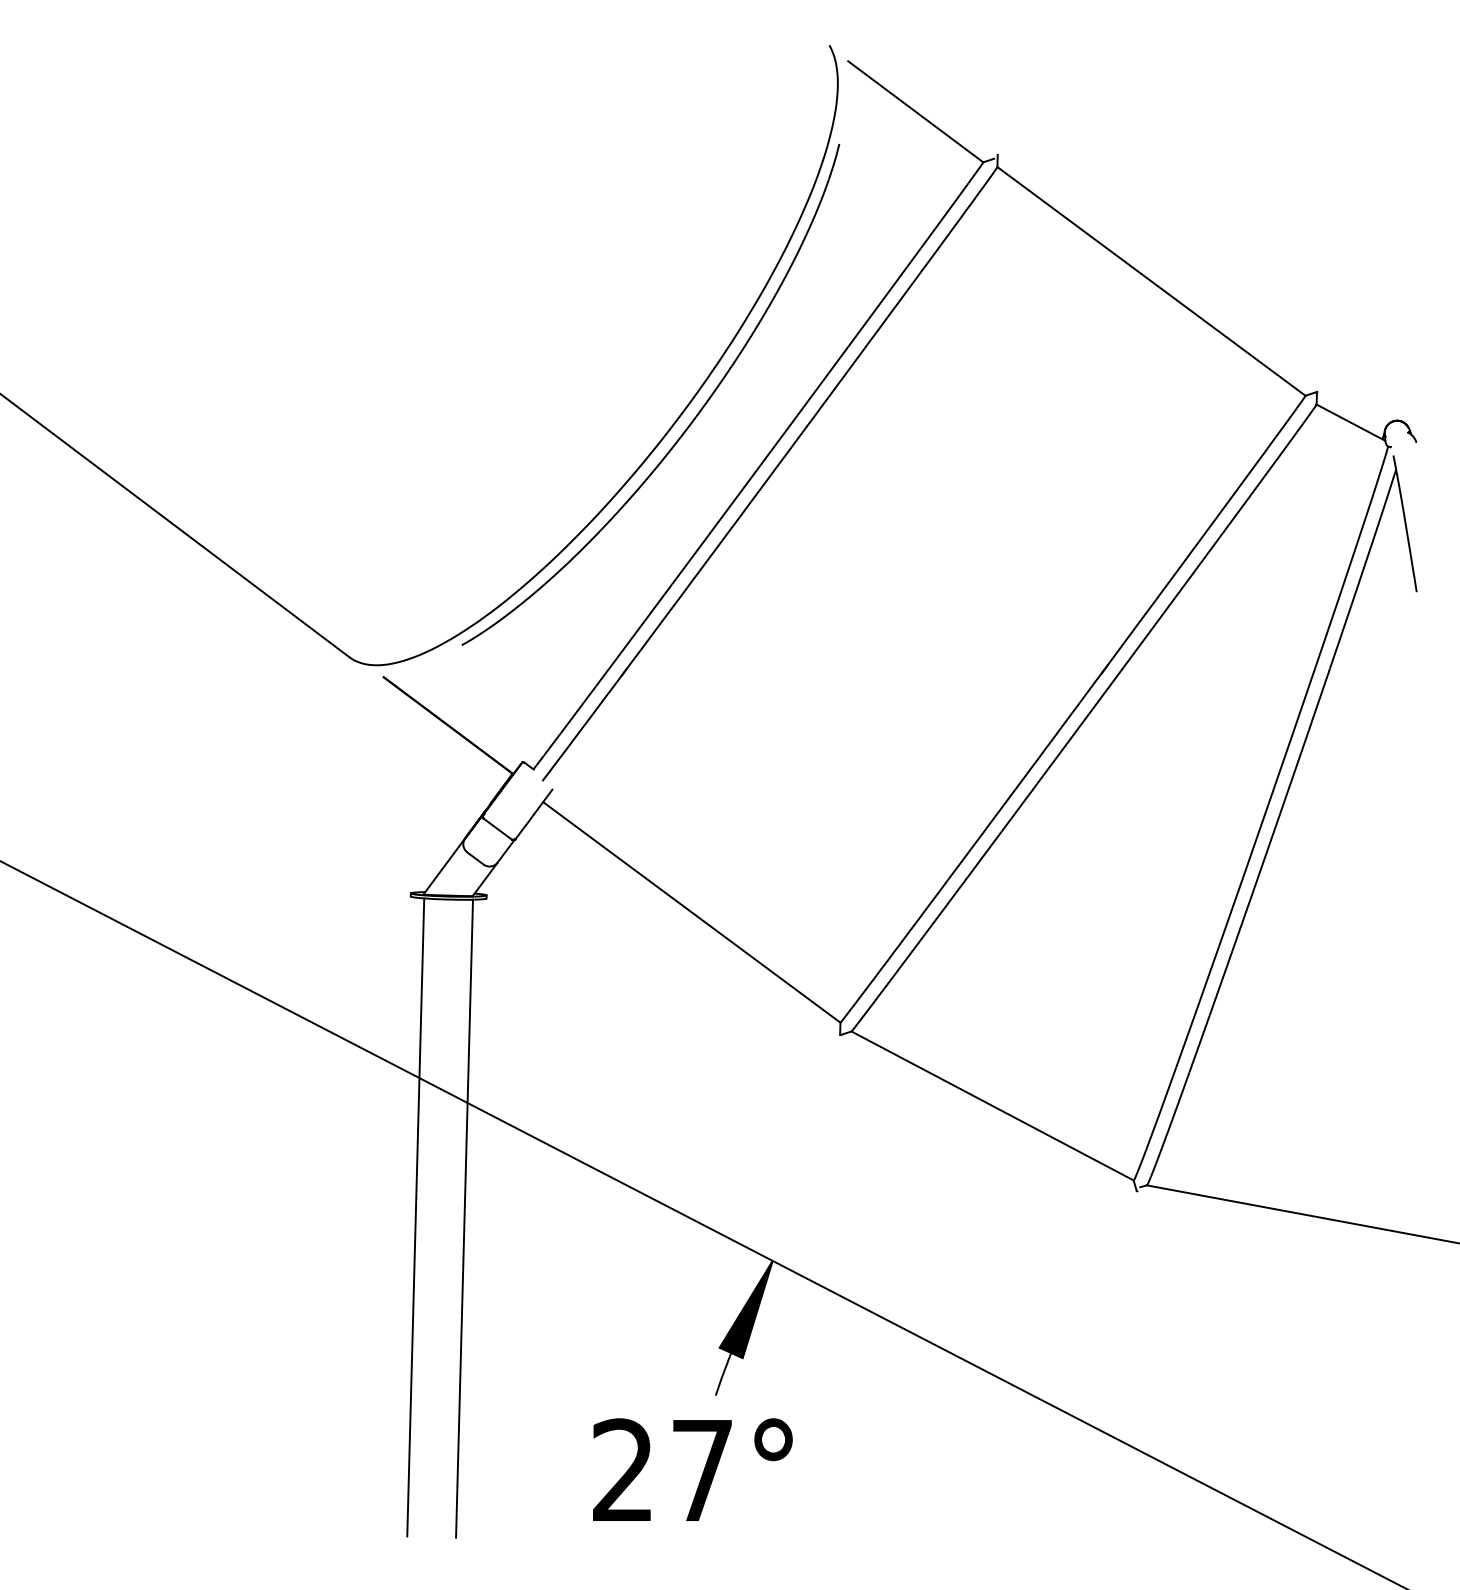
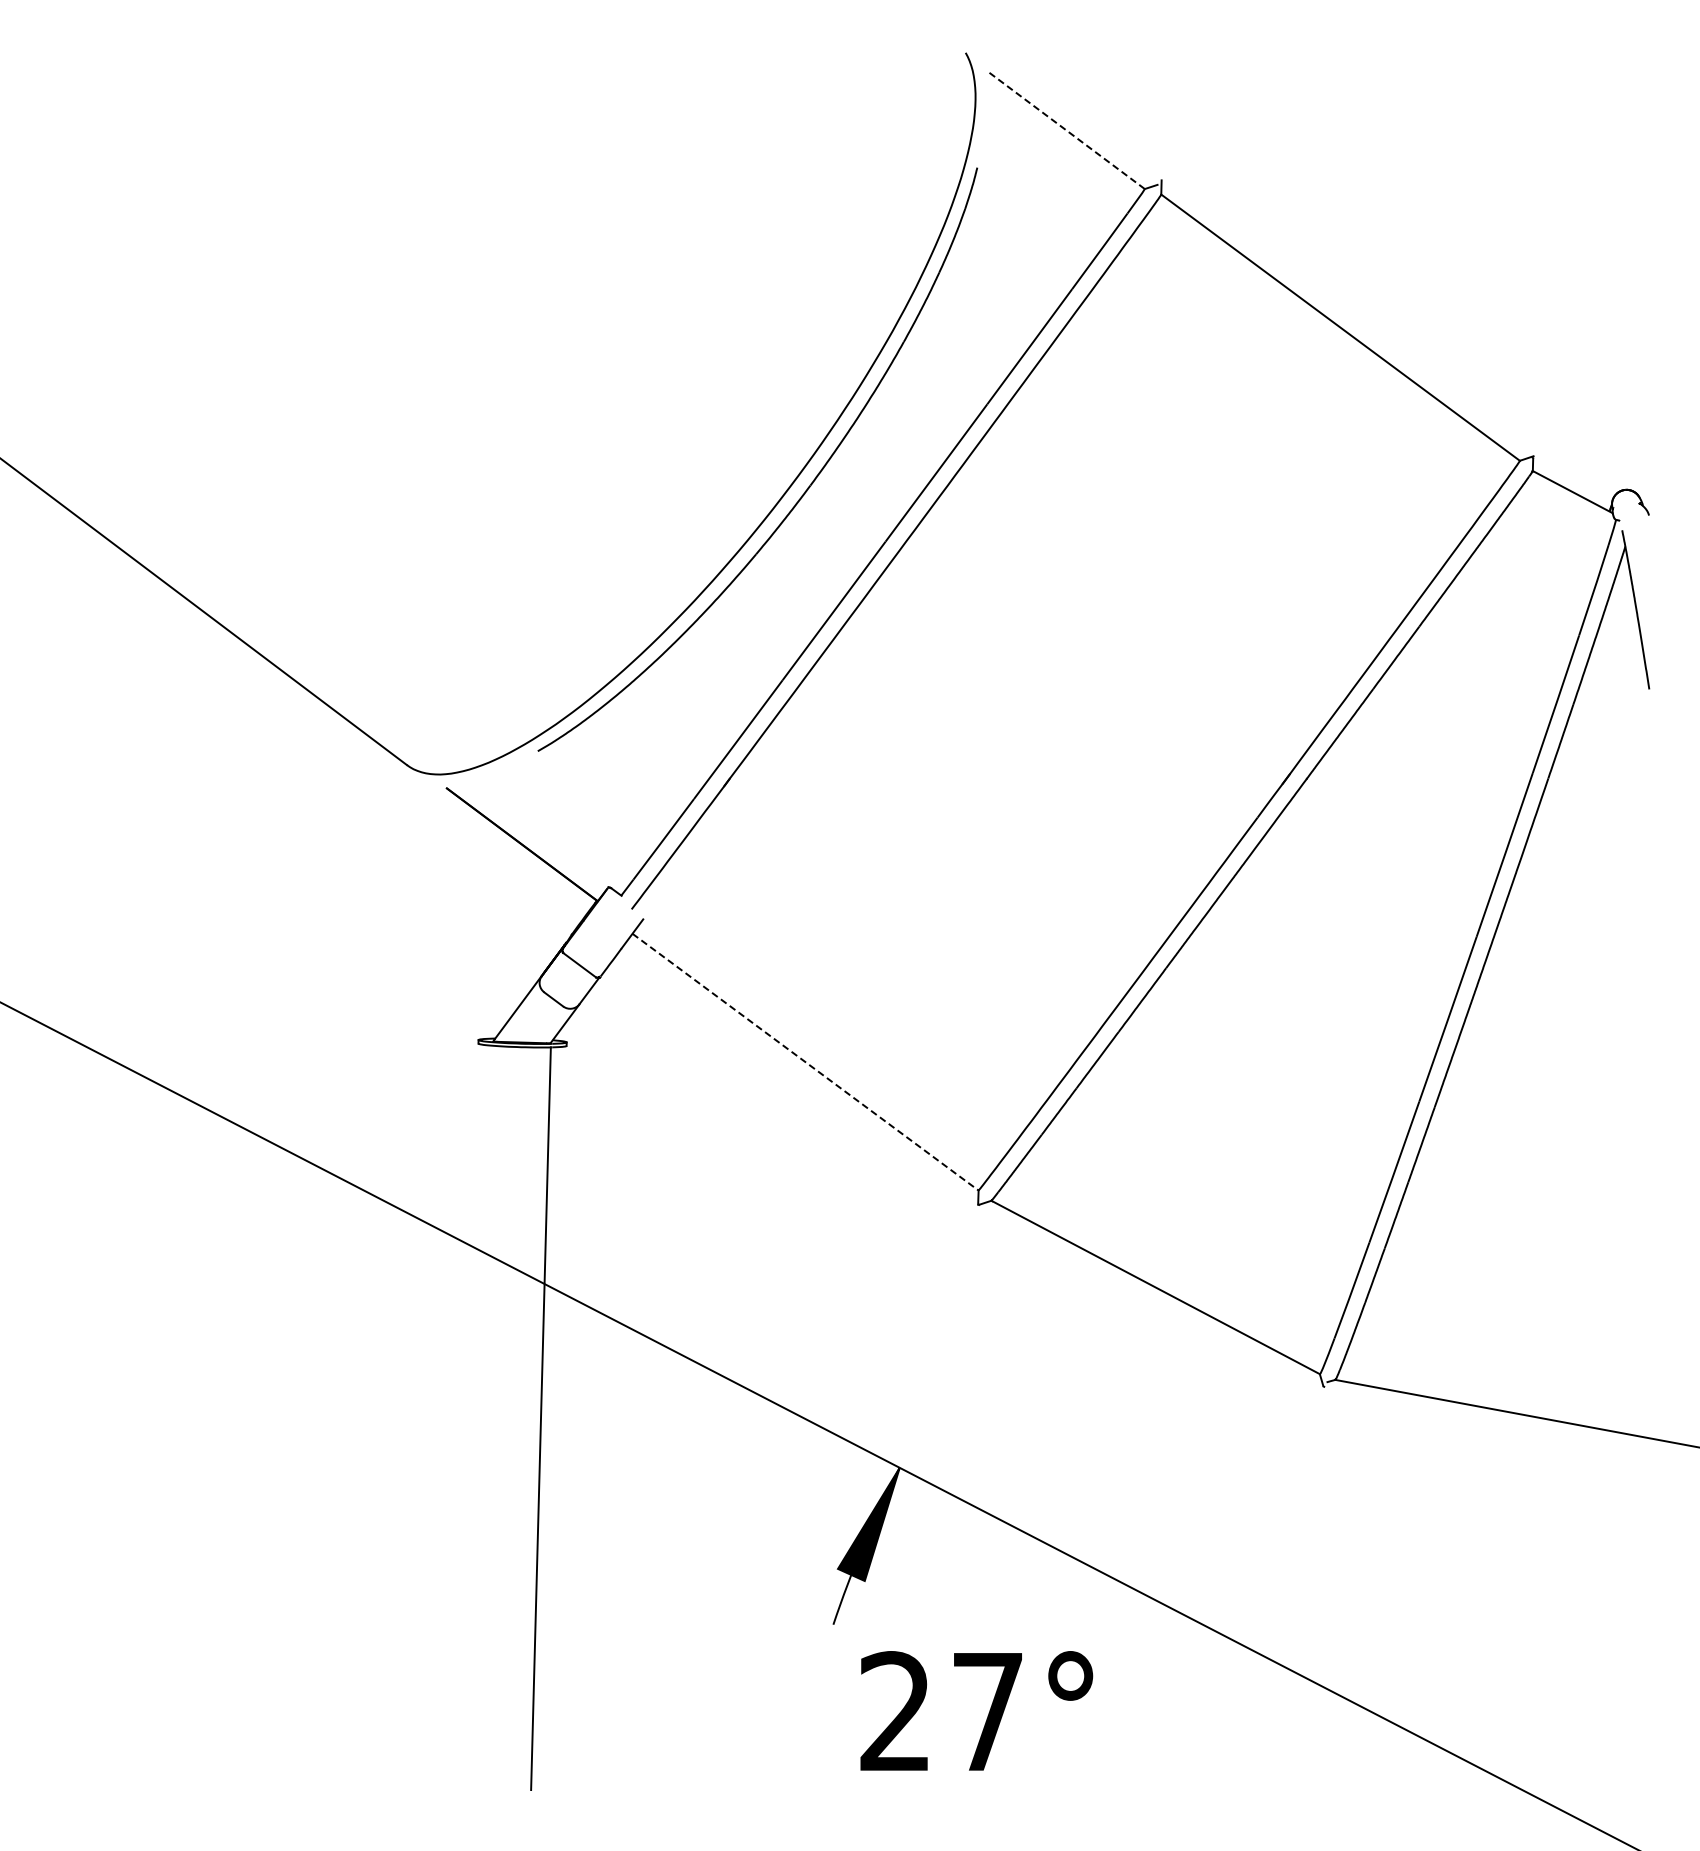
line: (915, 111) -> (1065, 129), solid -> dashed
line: (691, 912) -> (805, 1062), solid -> dashed
line: (415, 1216) -> (484, 1416), removed
text: (692, 1469) -> (976, 1710), moved

